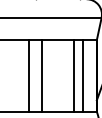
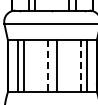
line: (28, 76) -> (47, 66), solid -> dashed
line: (74, 76) -> (80, 66), solid -> dashed

